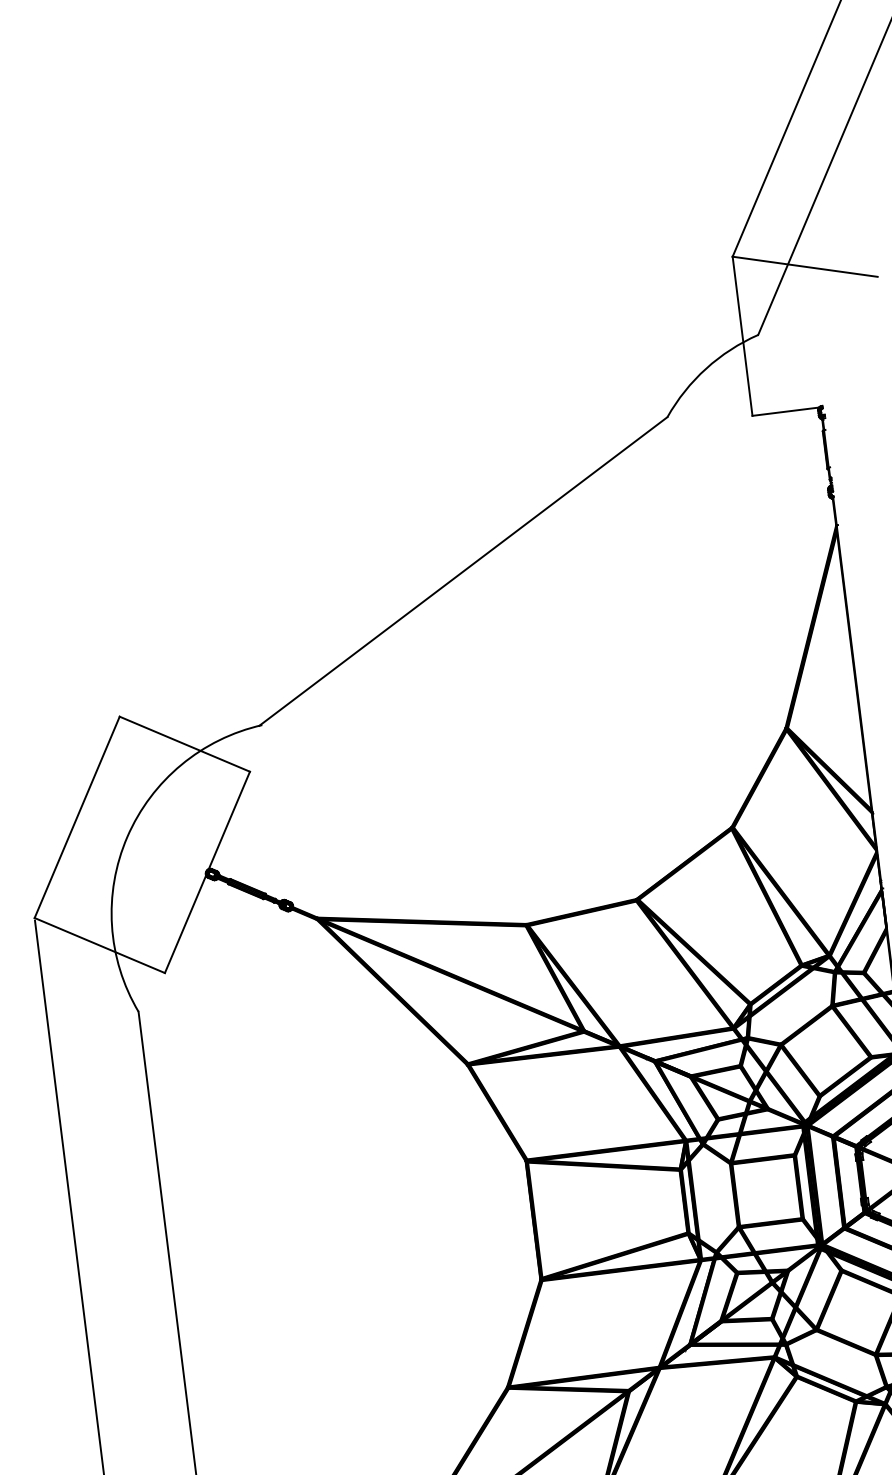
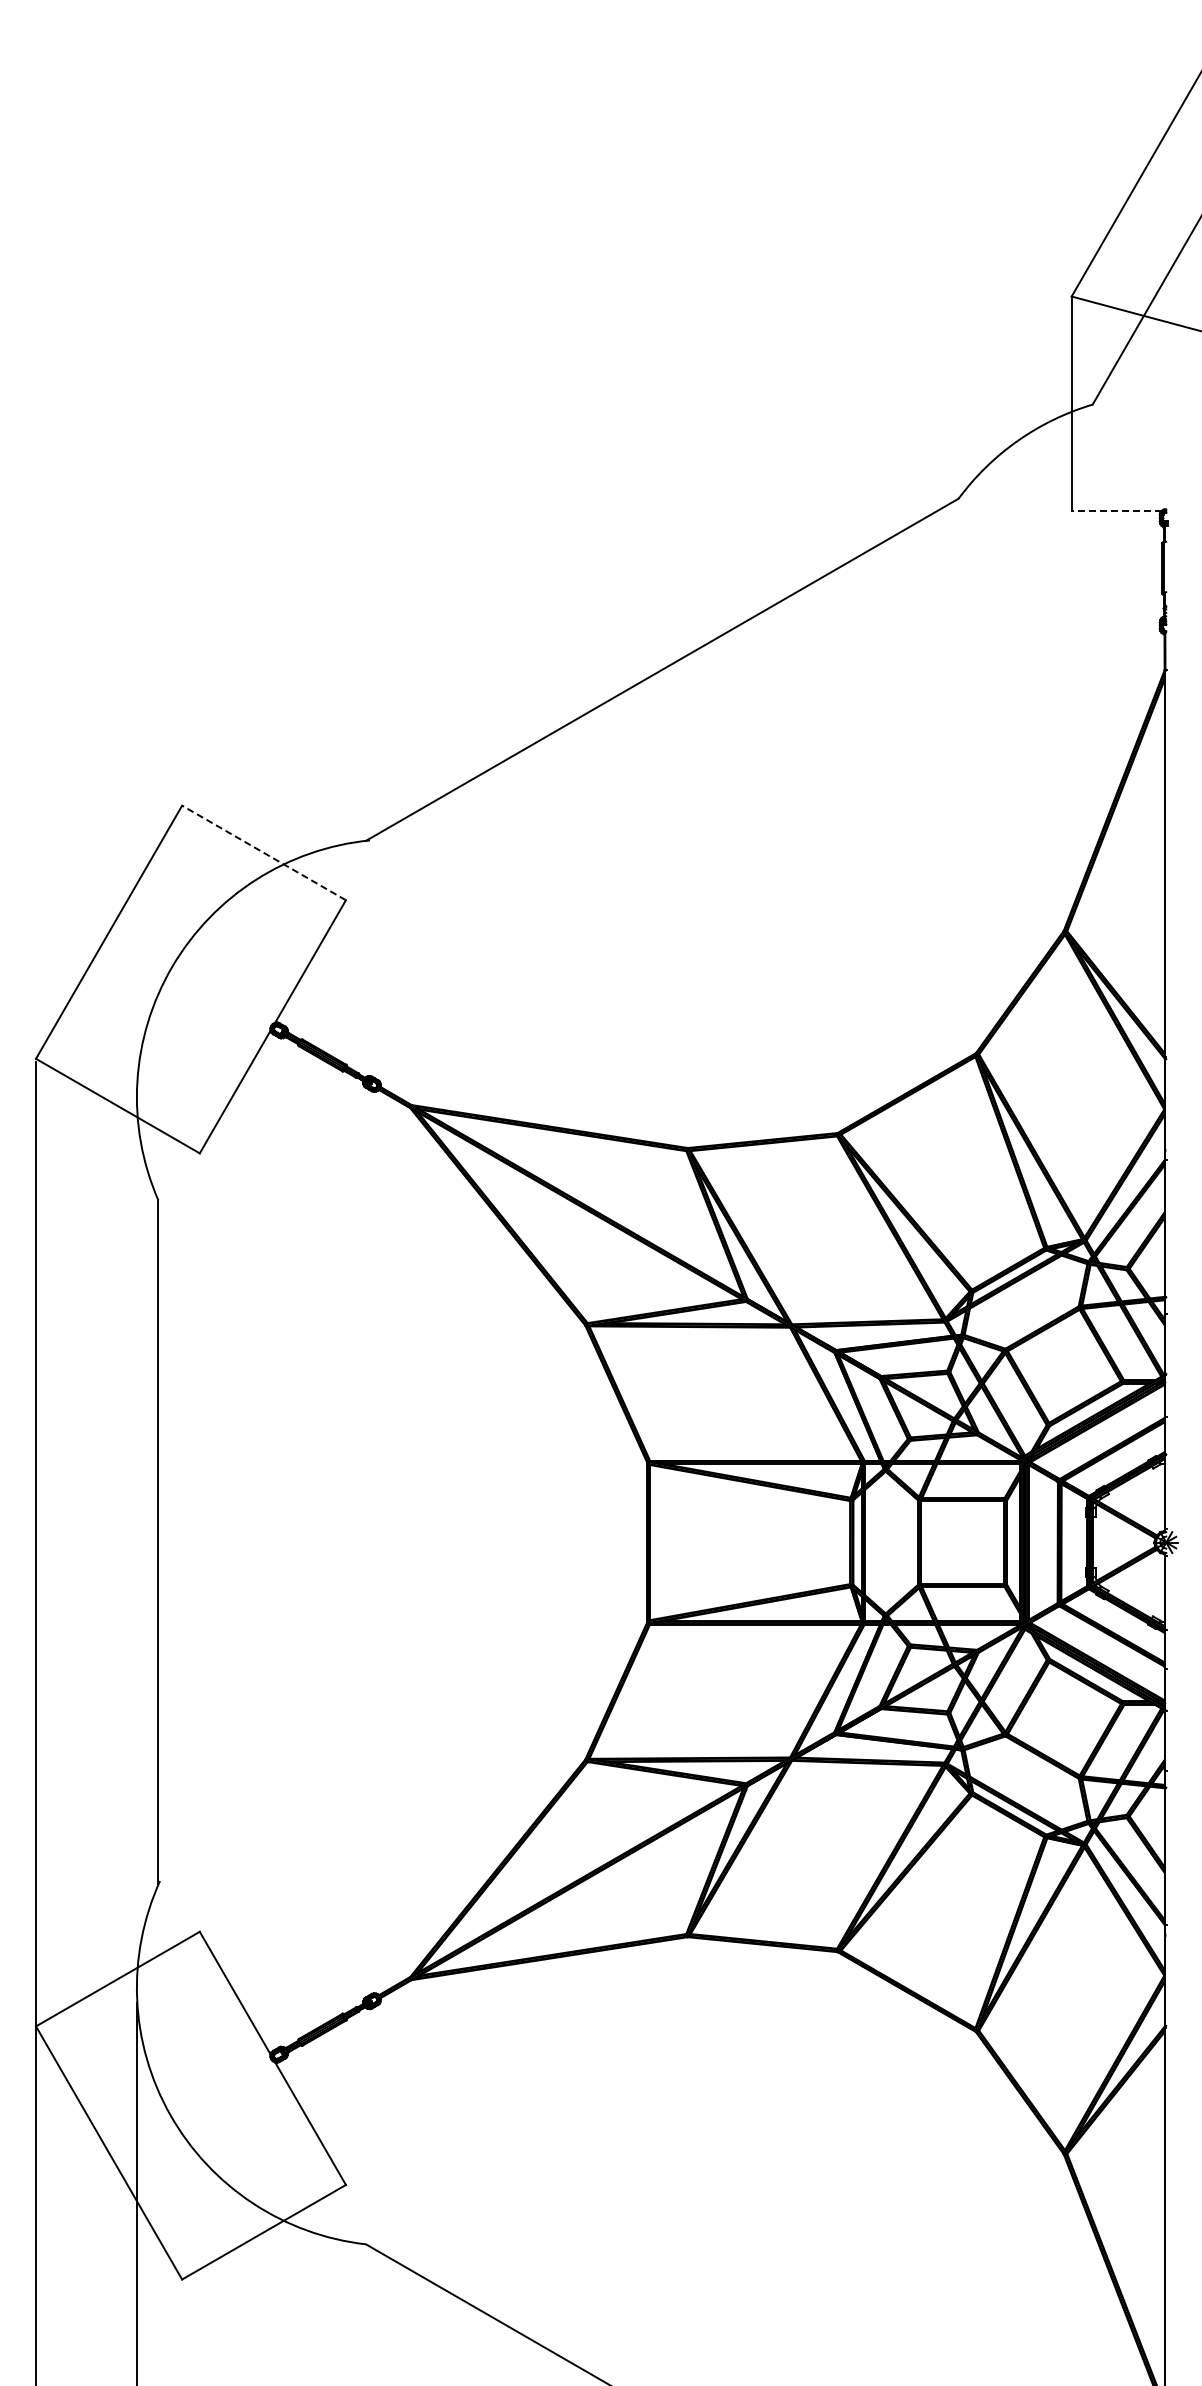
line: (785, 412) -> (1116, 511), solid -> dashed
line: (185, 743) -> (264, 852), solid -> dashed

